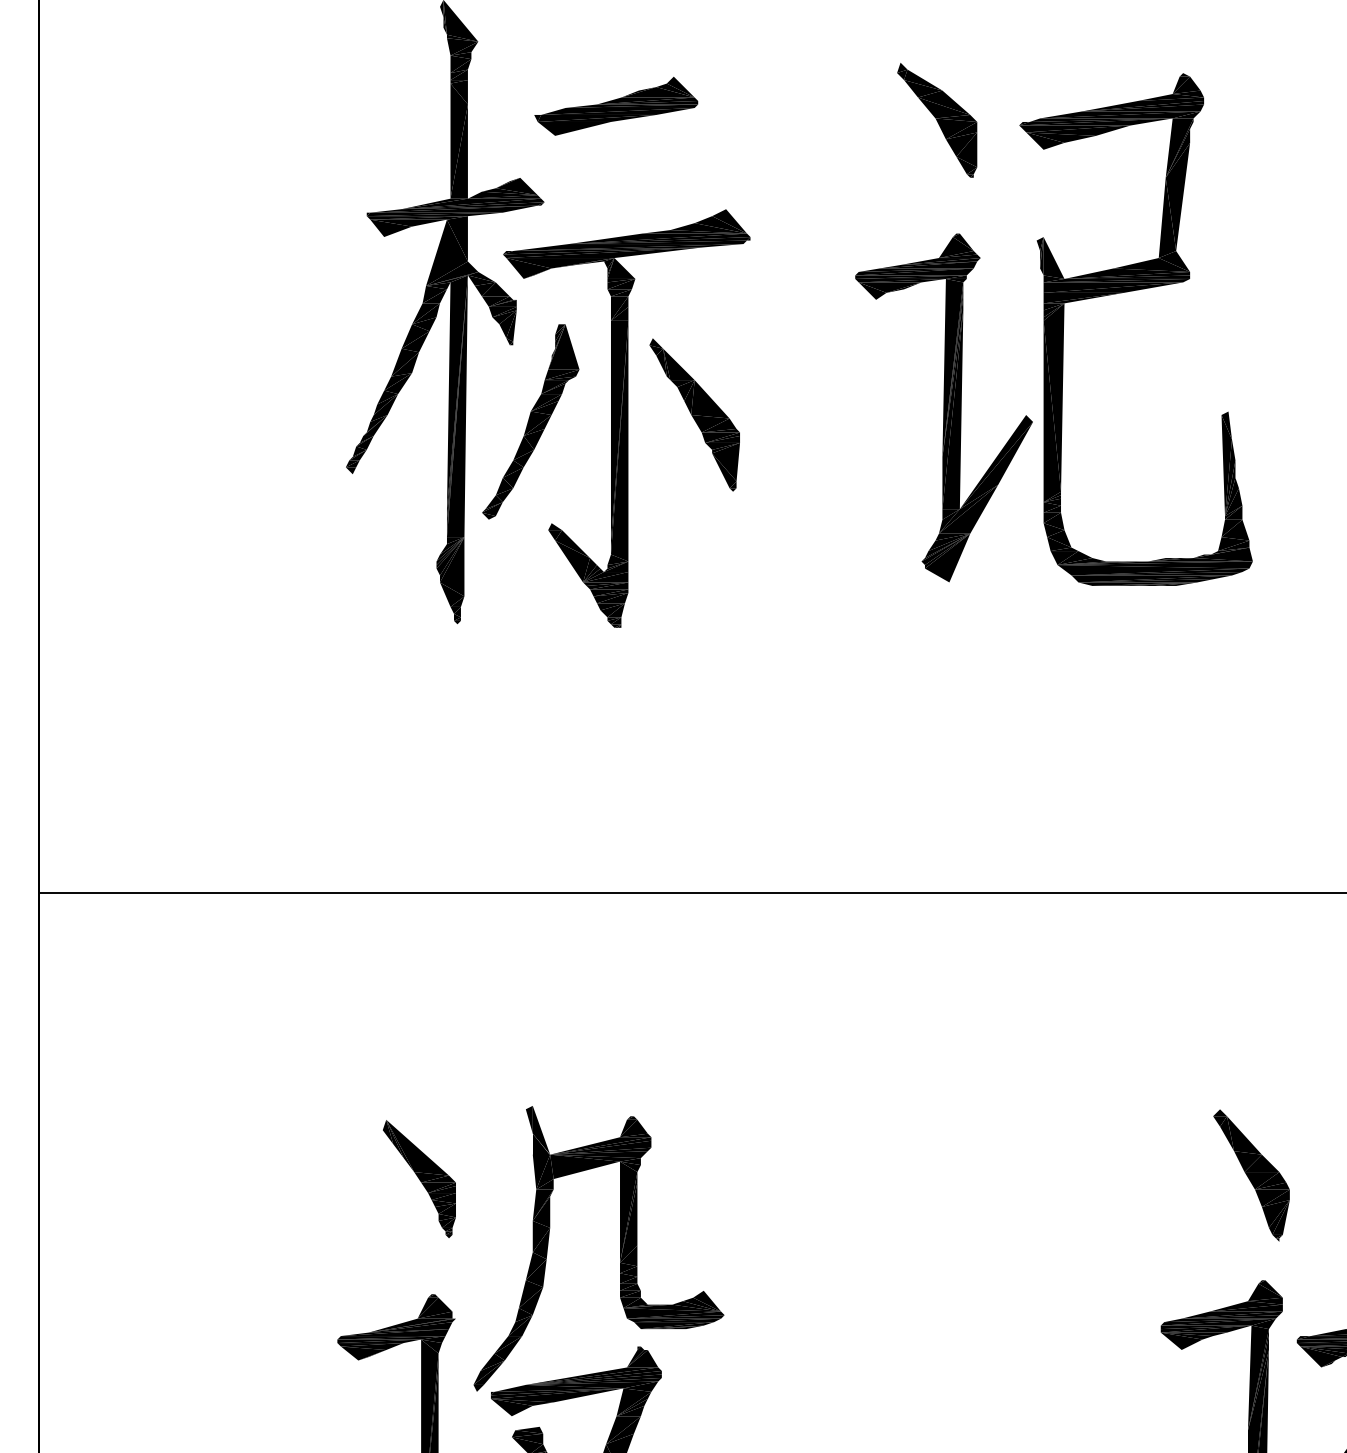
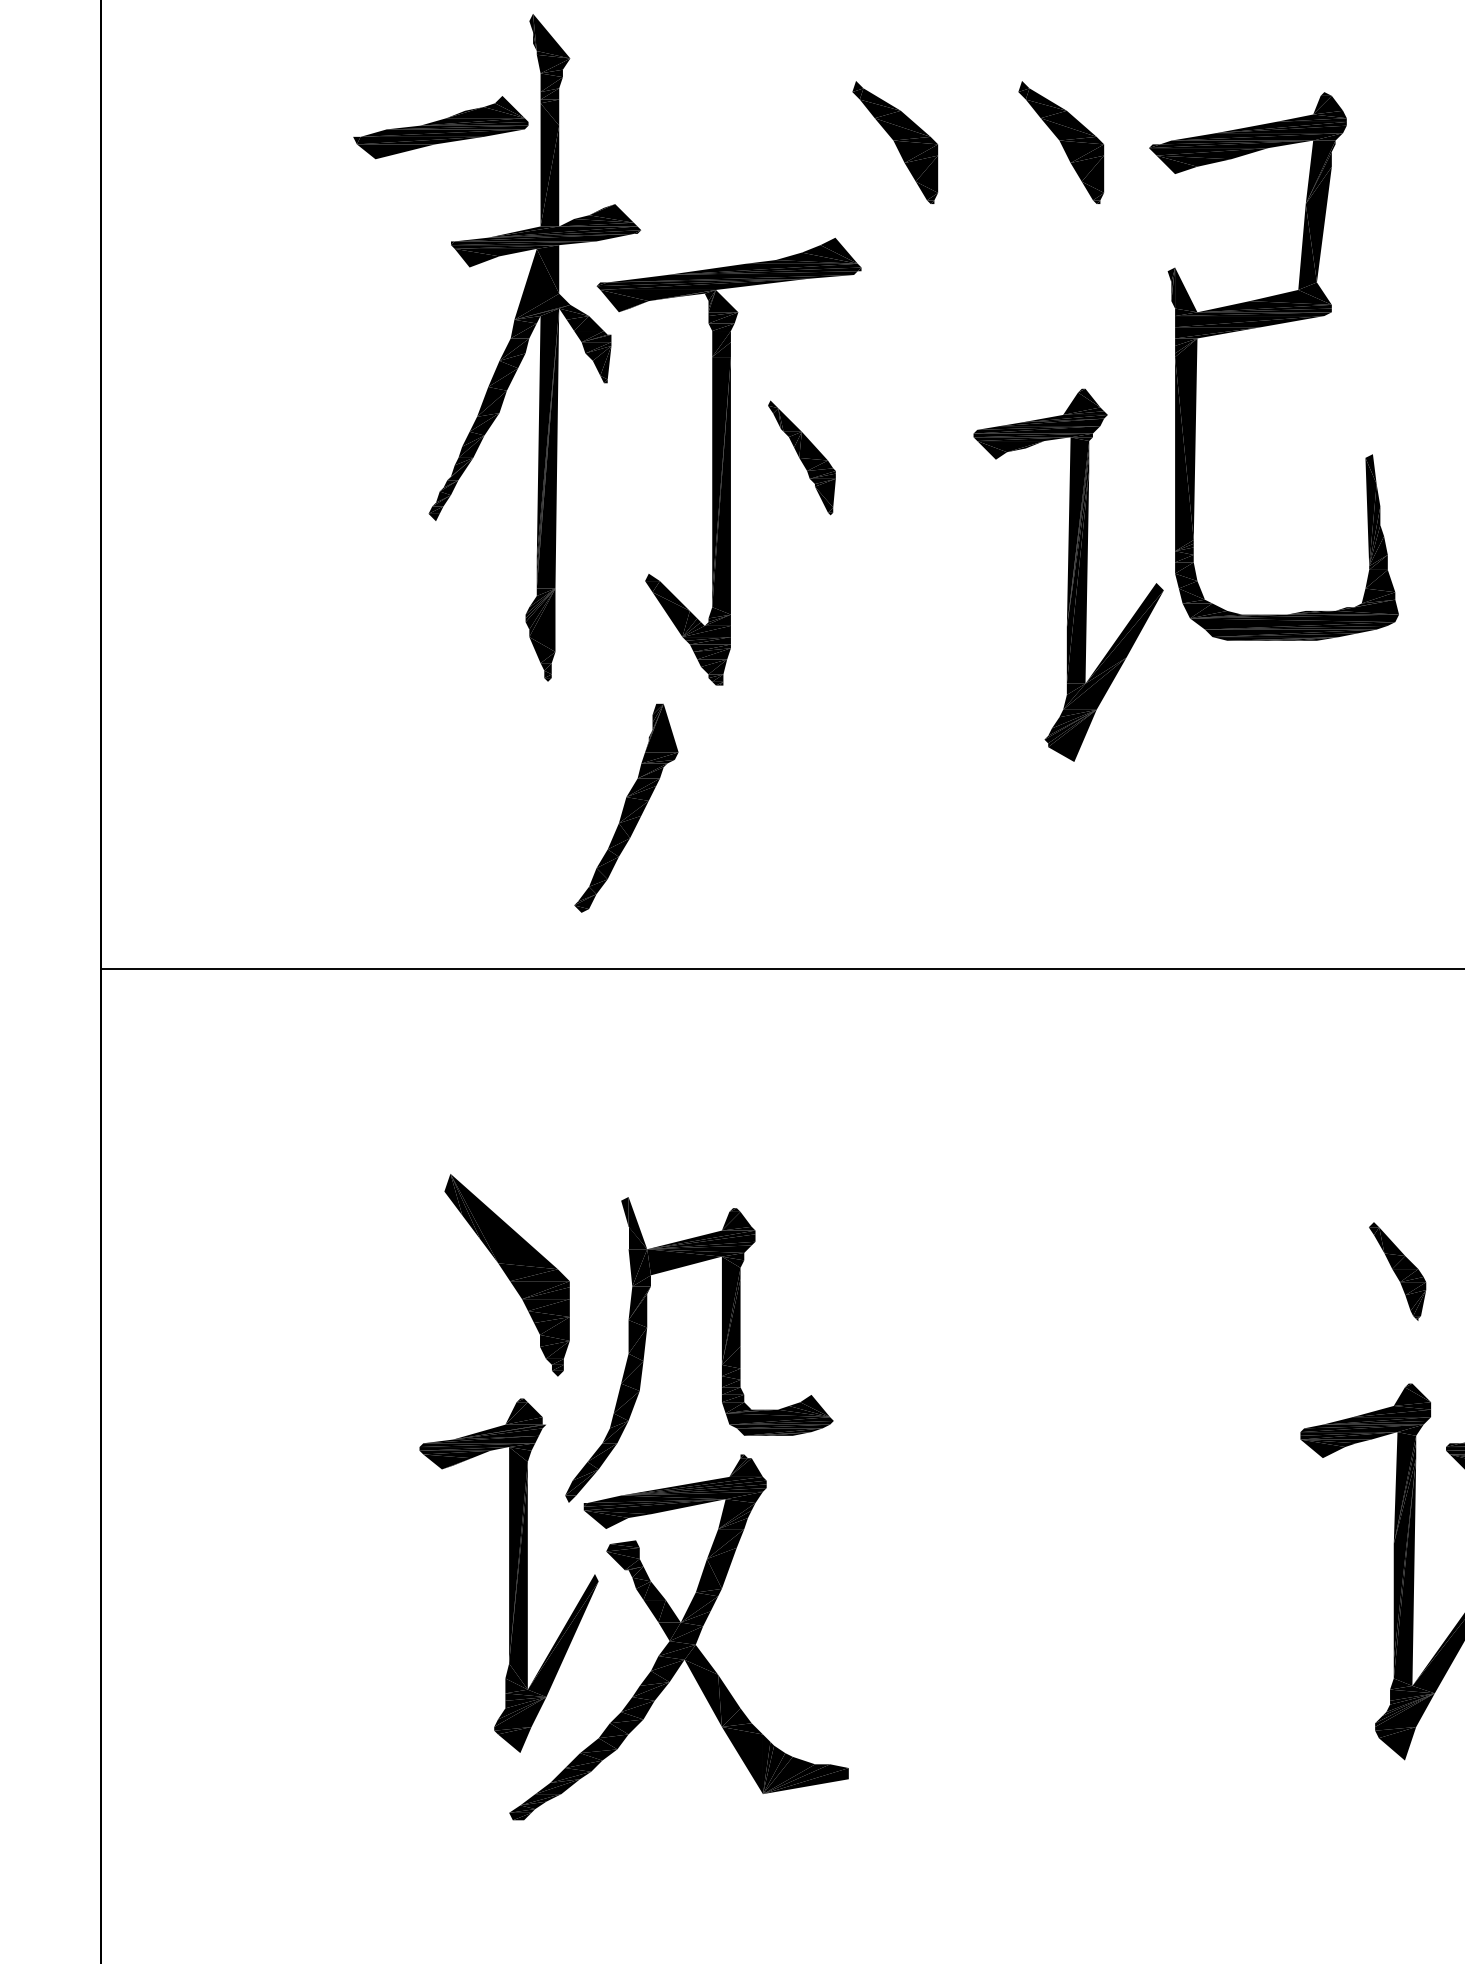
part: (615, 106) -> (440, 127), moved
part: (782, 120) -> (895, 142), added
part: (943, 407) -> (1068, 574), moved
part: (694, 414) -> (801, 457), size x0.7
part: (530, 421) -> (626, 807), moved
part: (1251, 1175) -> (1397, 1271), size x0.7
part: (419, 1179) -> (507, 1275), size x1.6

